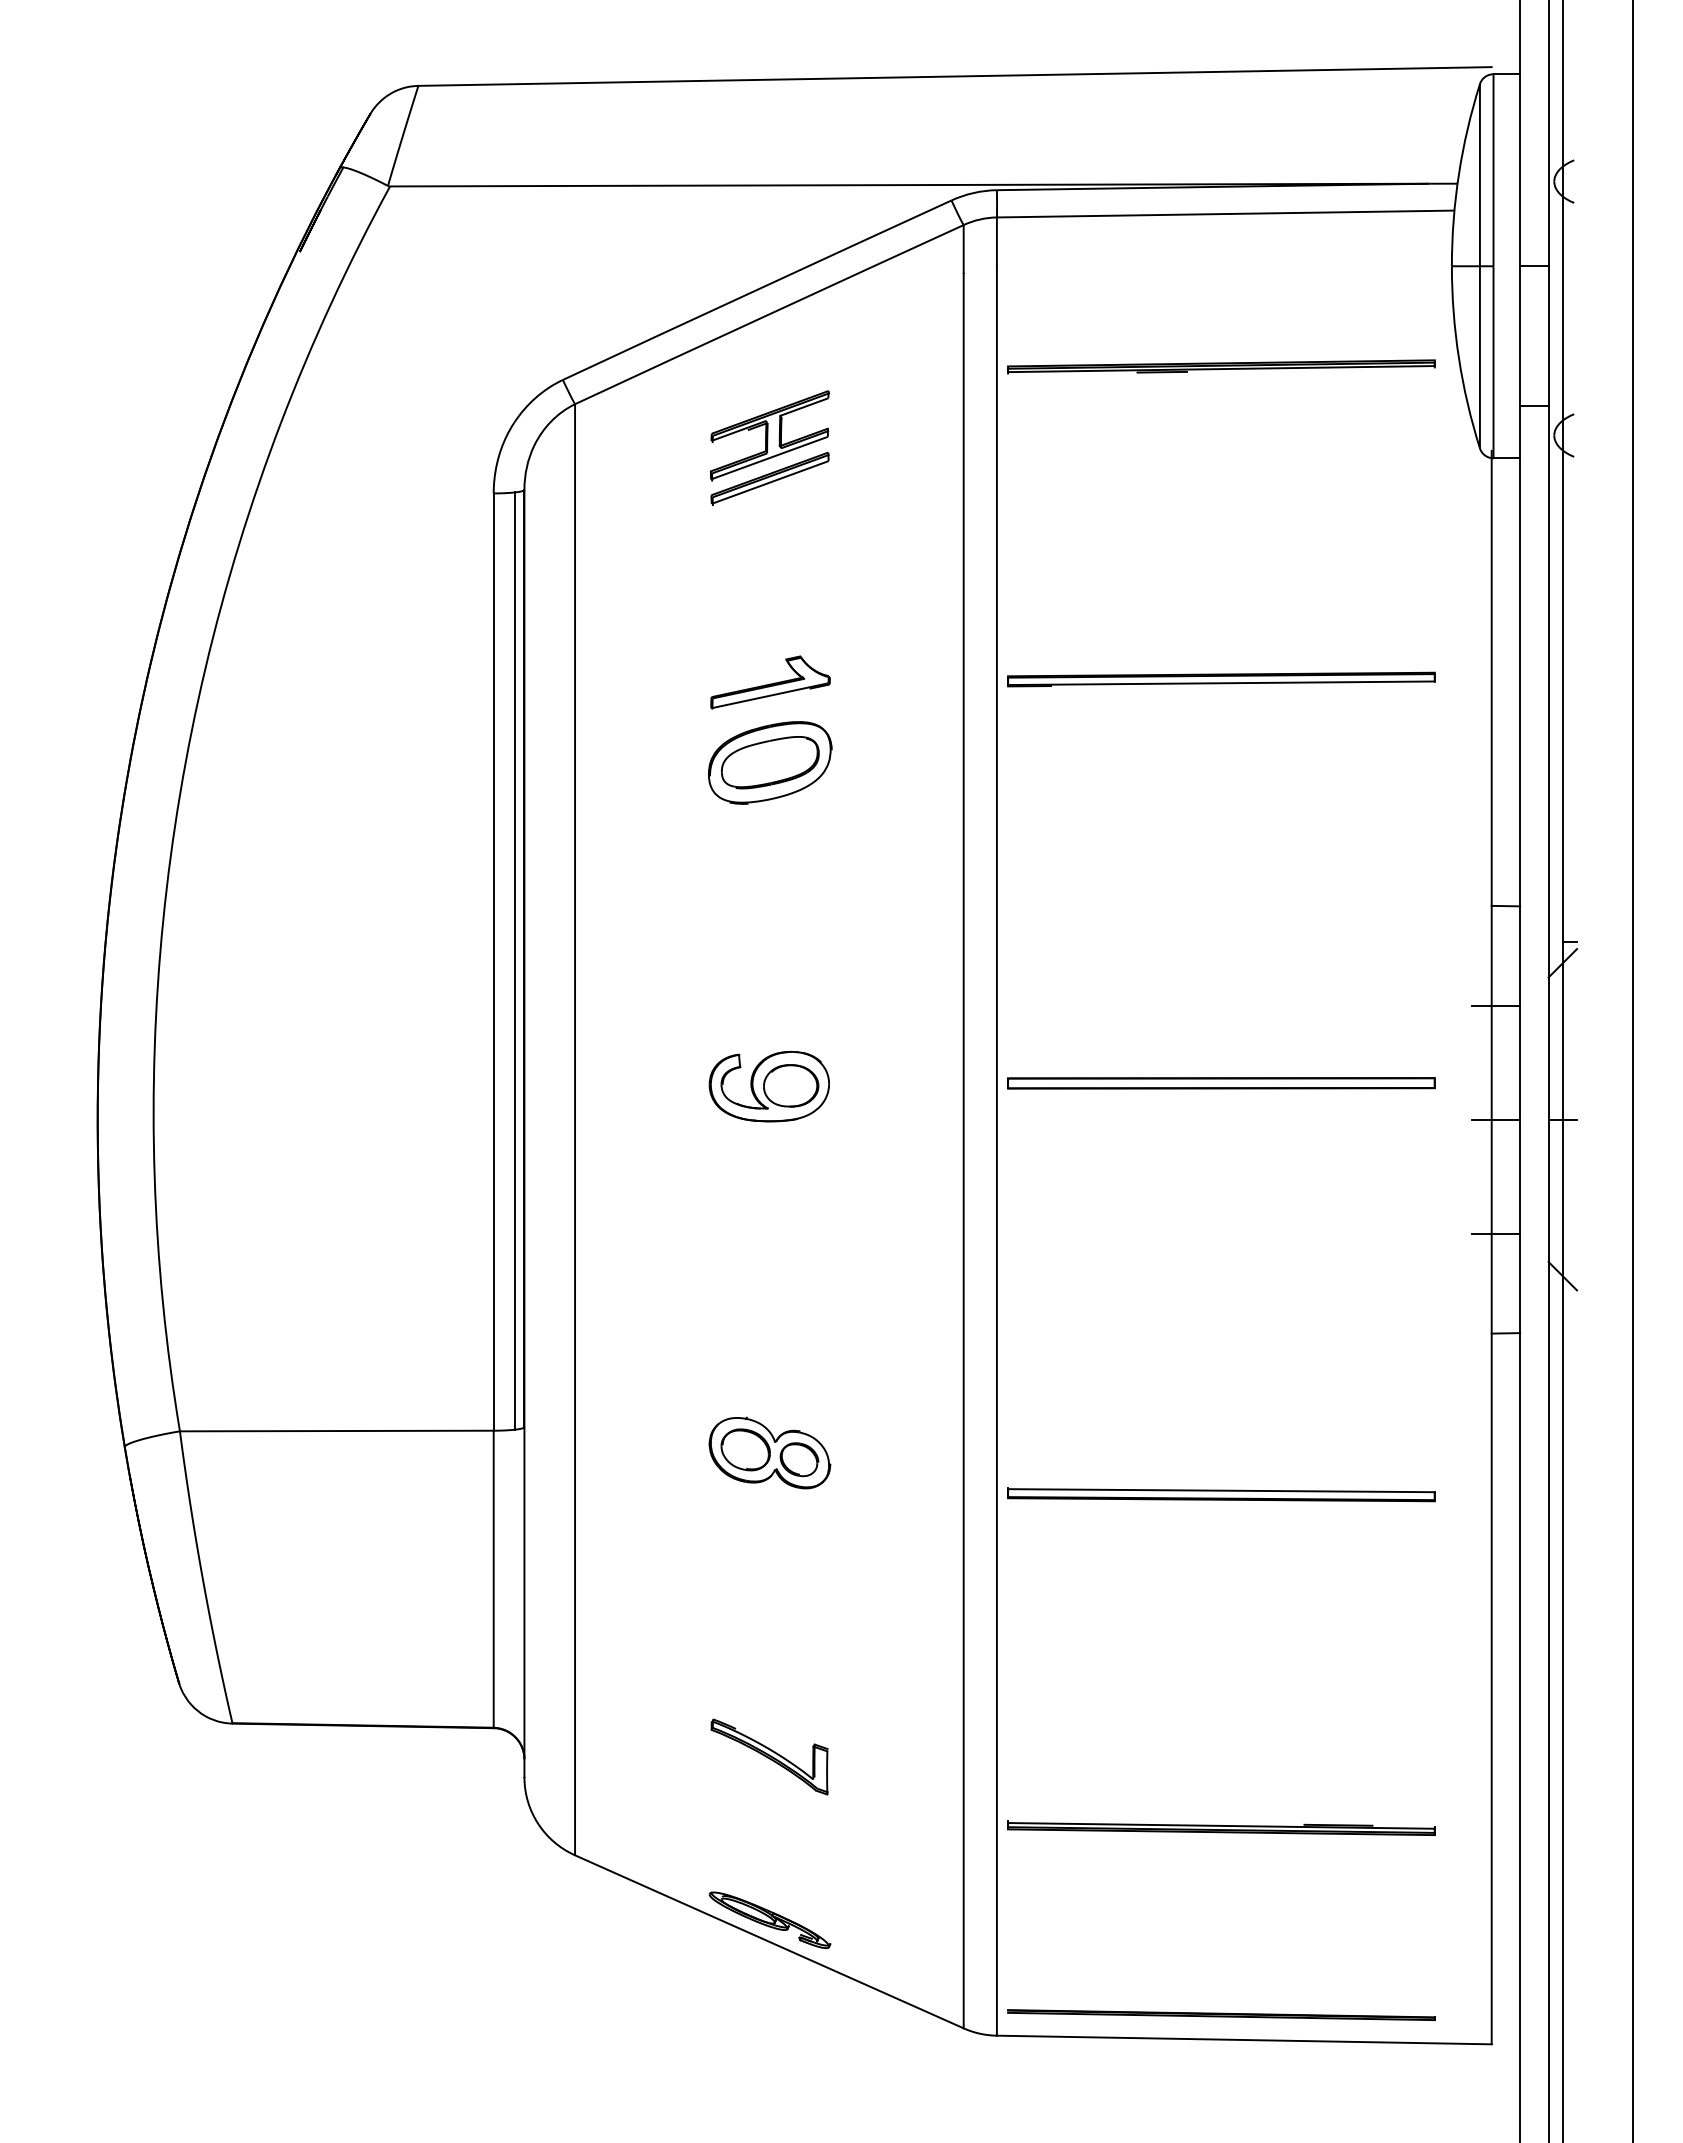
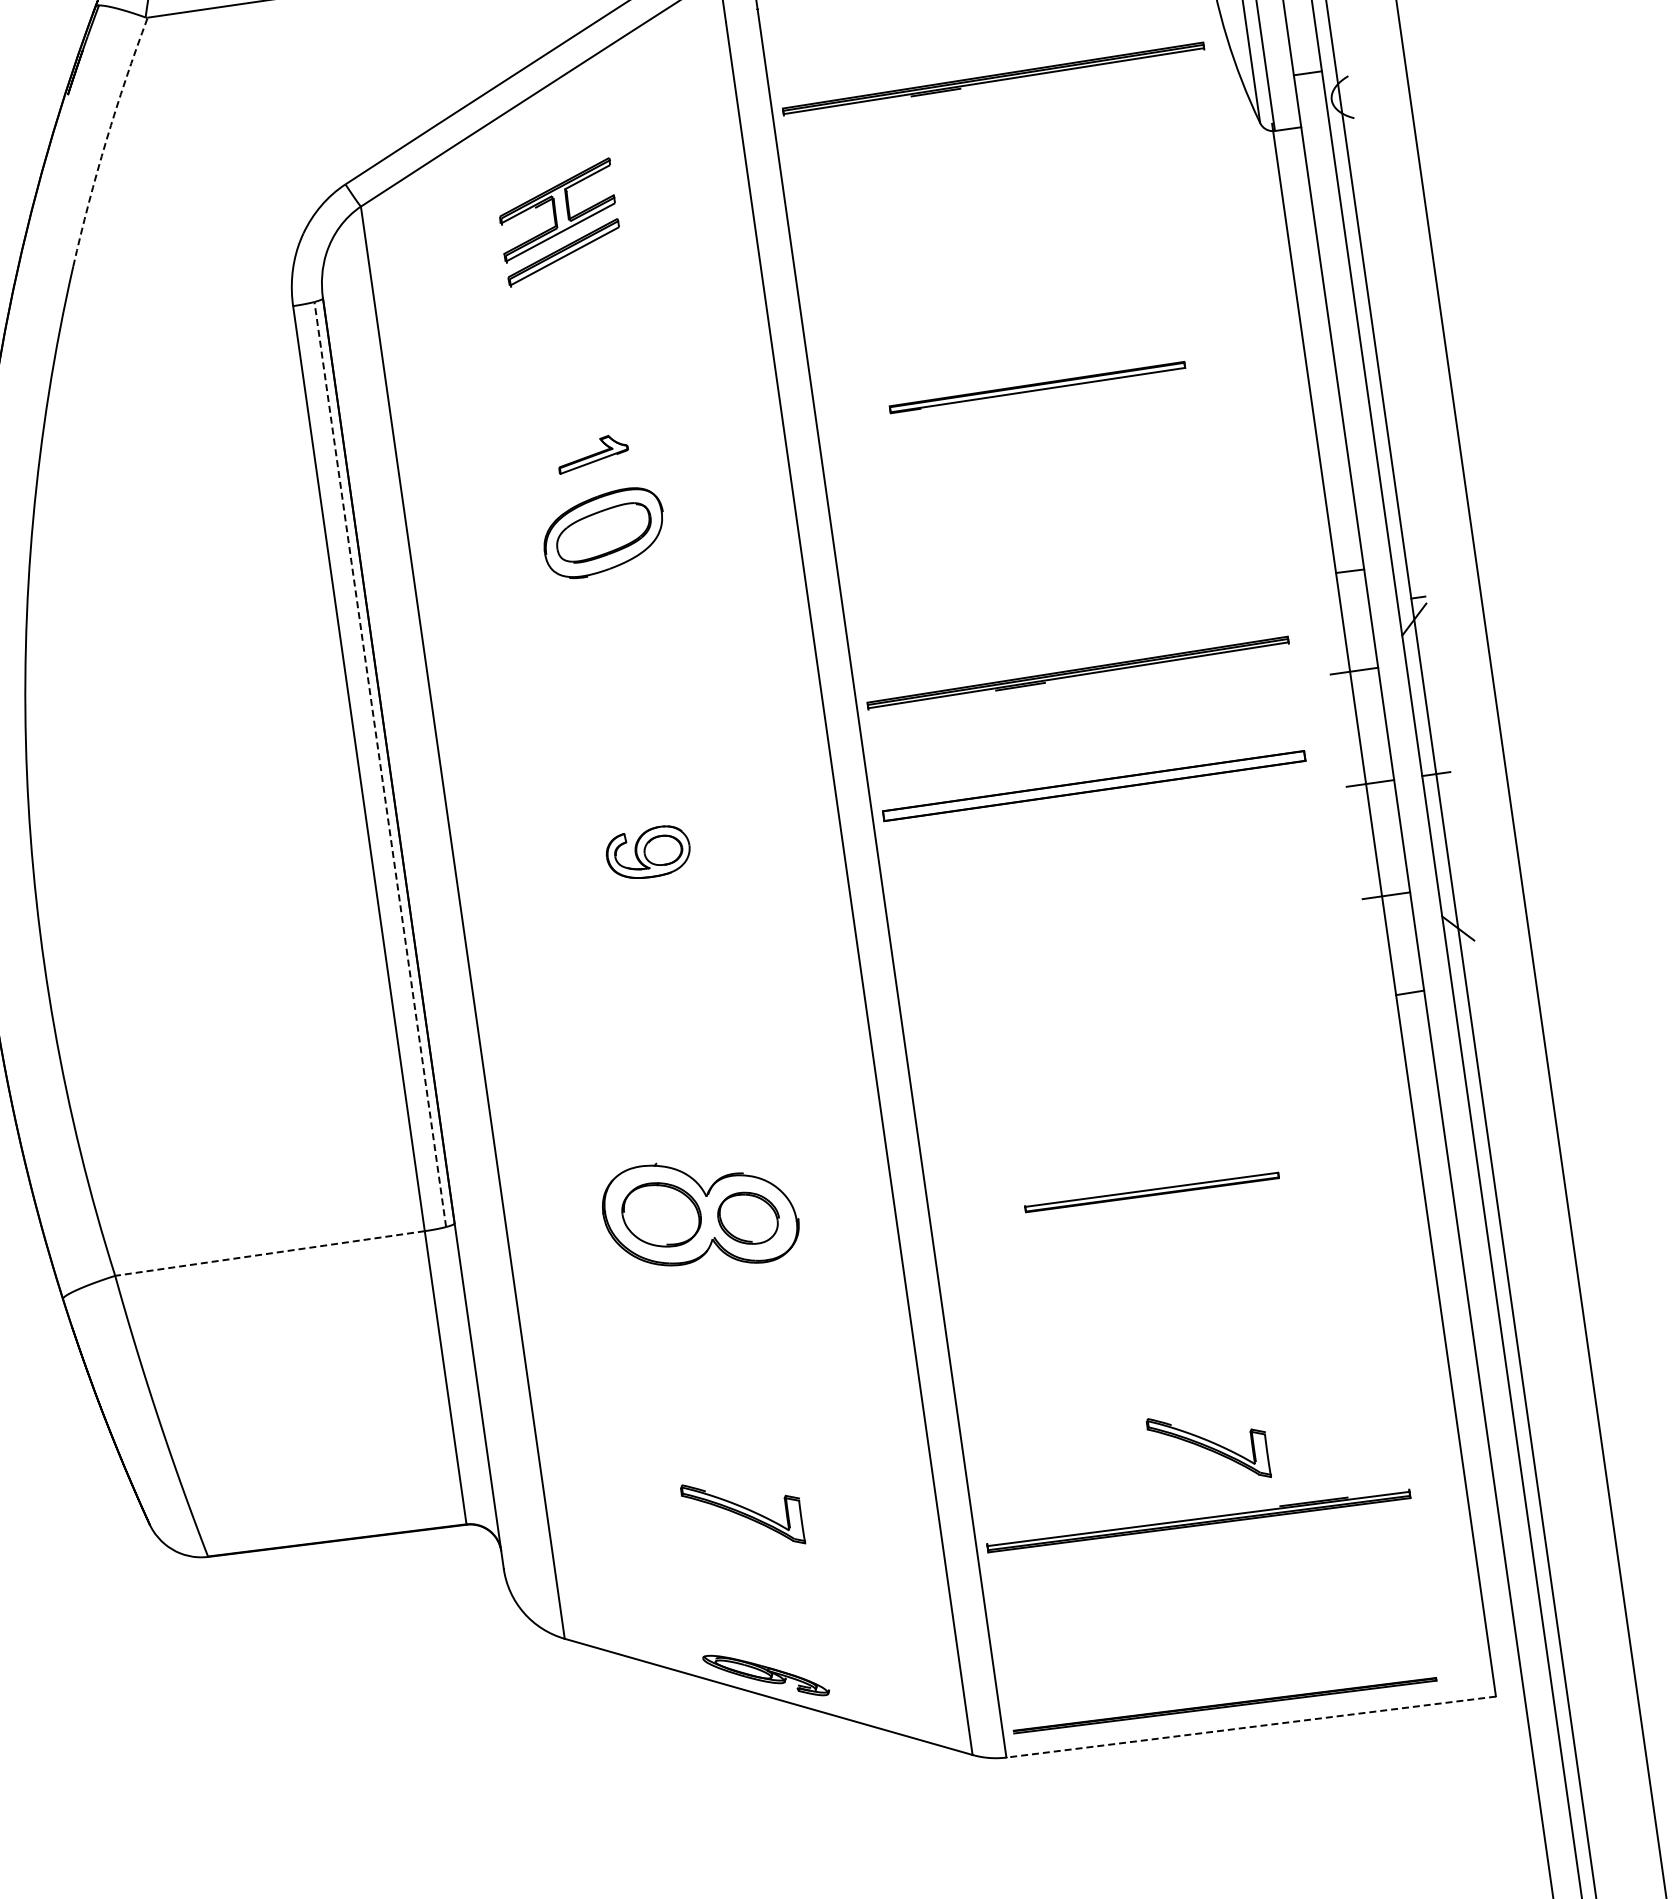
arc: (331, 302) -> (106, 140), solid -> dashed
part: (1221, 679) -> (1037, 387), size x0.7
part: (770, 682) -> (592, 453), size x0.6
line: (515, 961) -> (380, 765), solid -> dashed
part: (1221, 968) -> (1078, 672), added
part: (768, 1086) -> (647, 852), size x0.7
line: (336, 1431) -> (269, 1254), solid -> dashed
part: (769, 1452) -> (700, 1213), size x1.6
part: (1221, 1494) -> (1152, 1191), size x0.6
part: (1241, 1756) -> (1208, 1447), added
line: (1243, 2040) -> (1250, 1727), solid -> dashed

